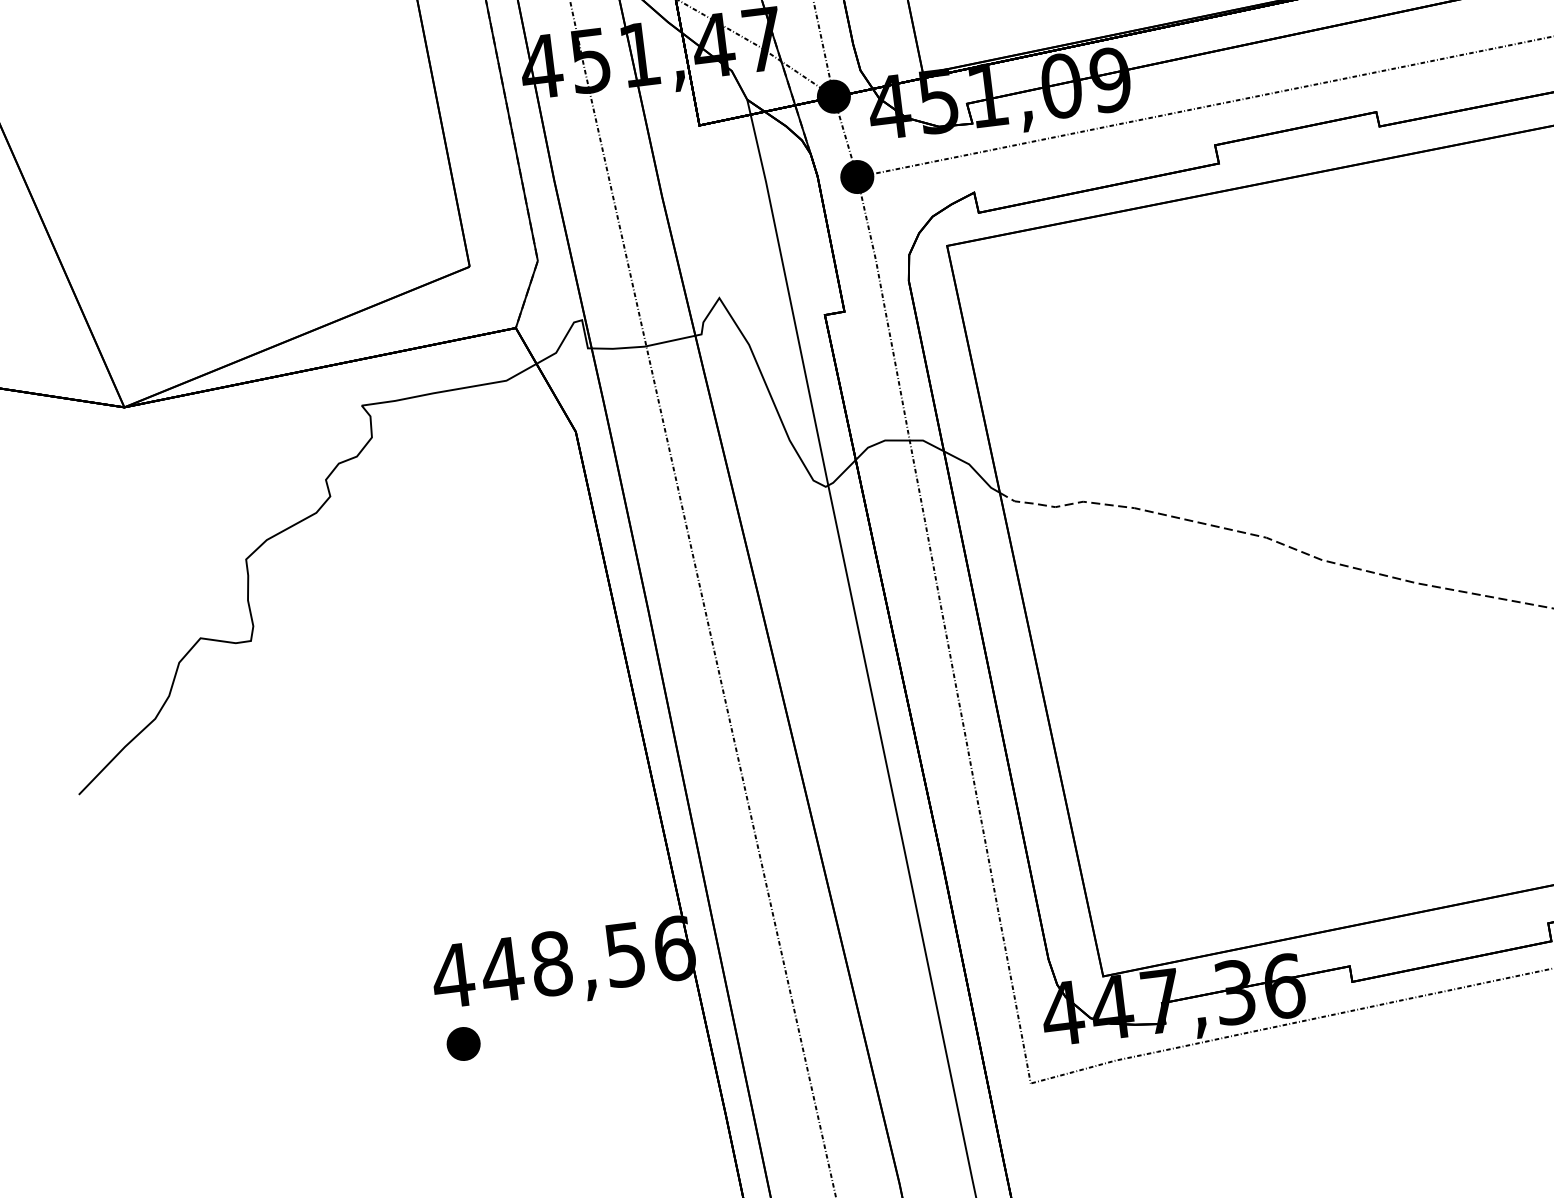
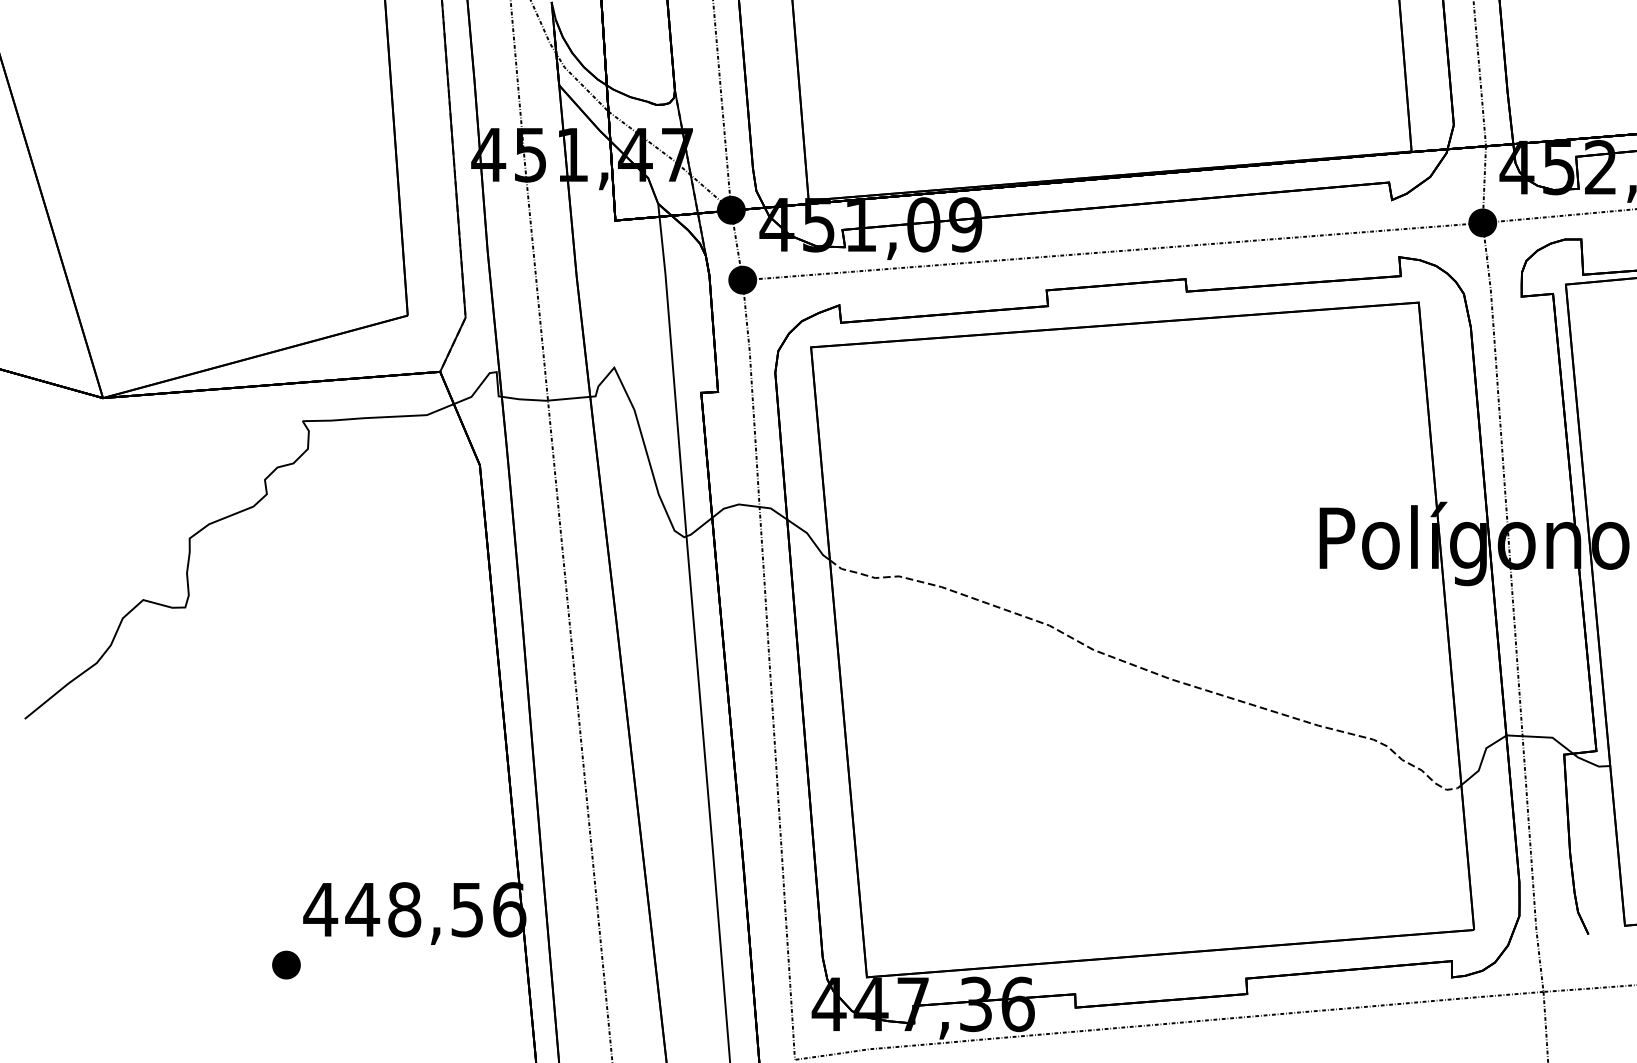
part: (463, 1043) -> (286, 964), moved

